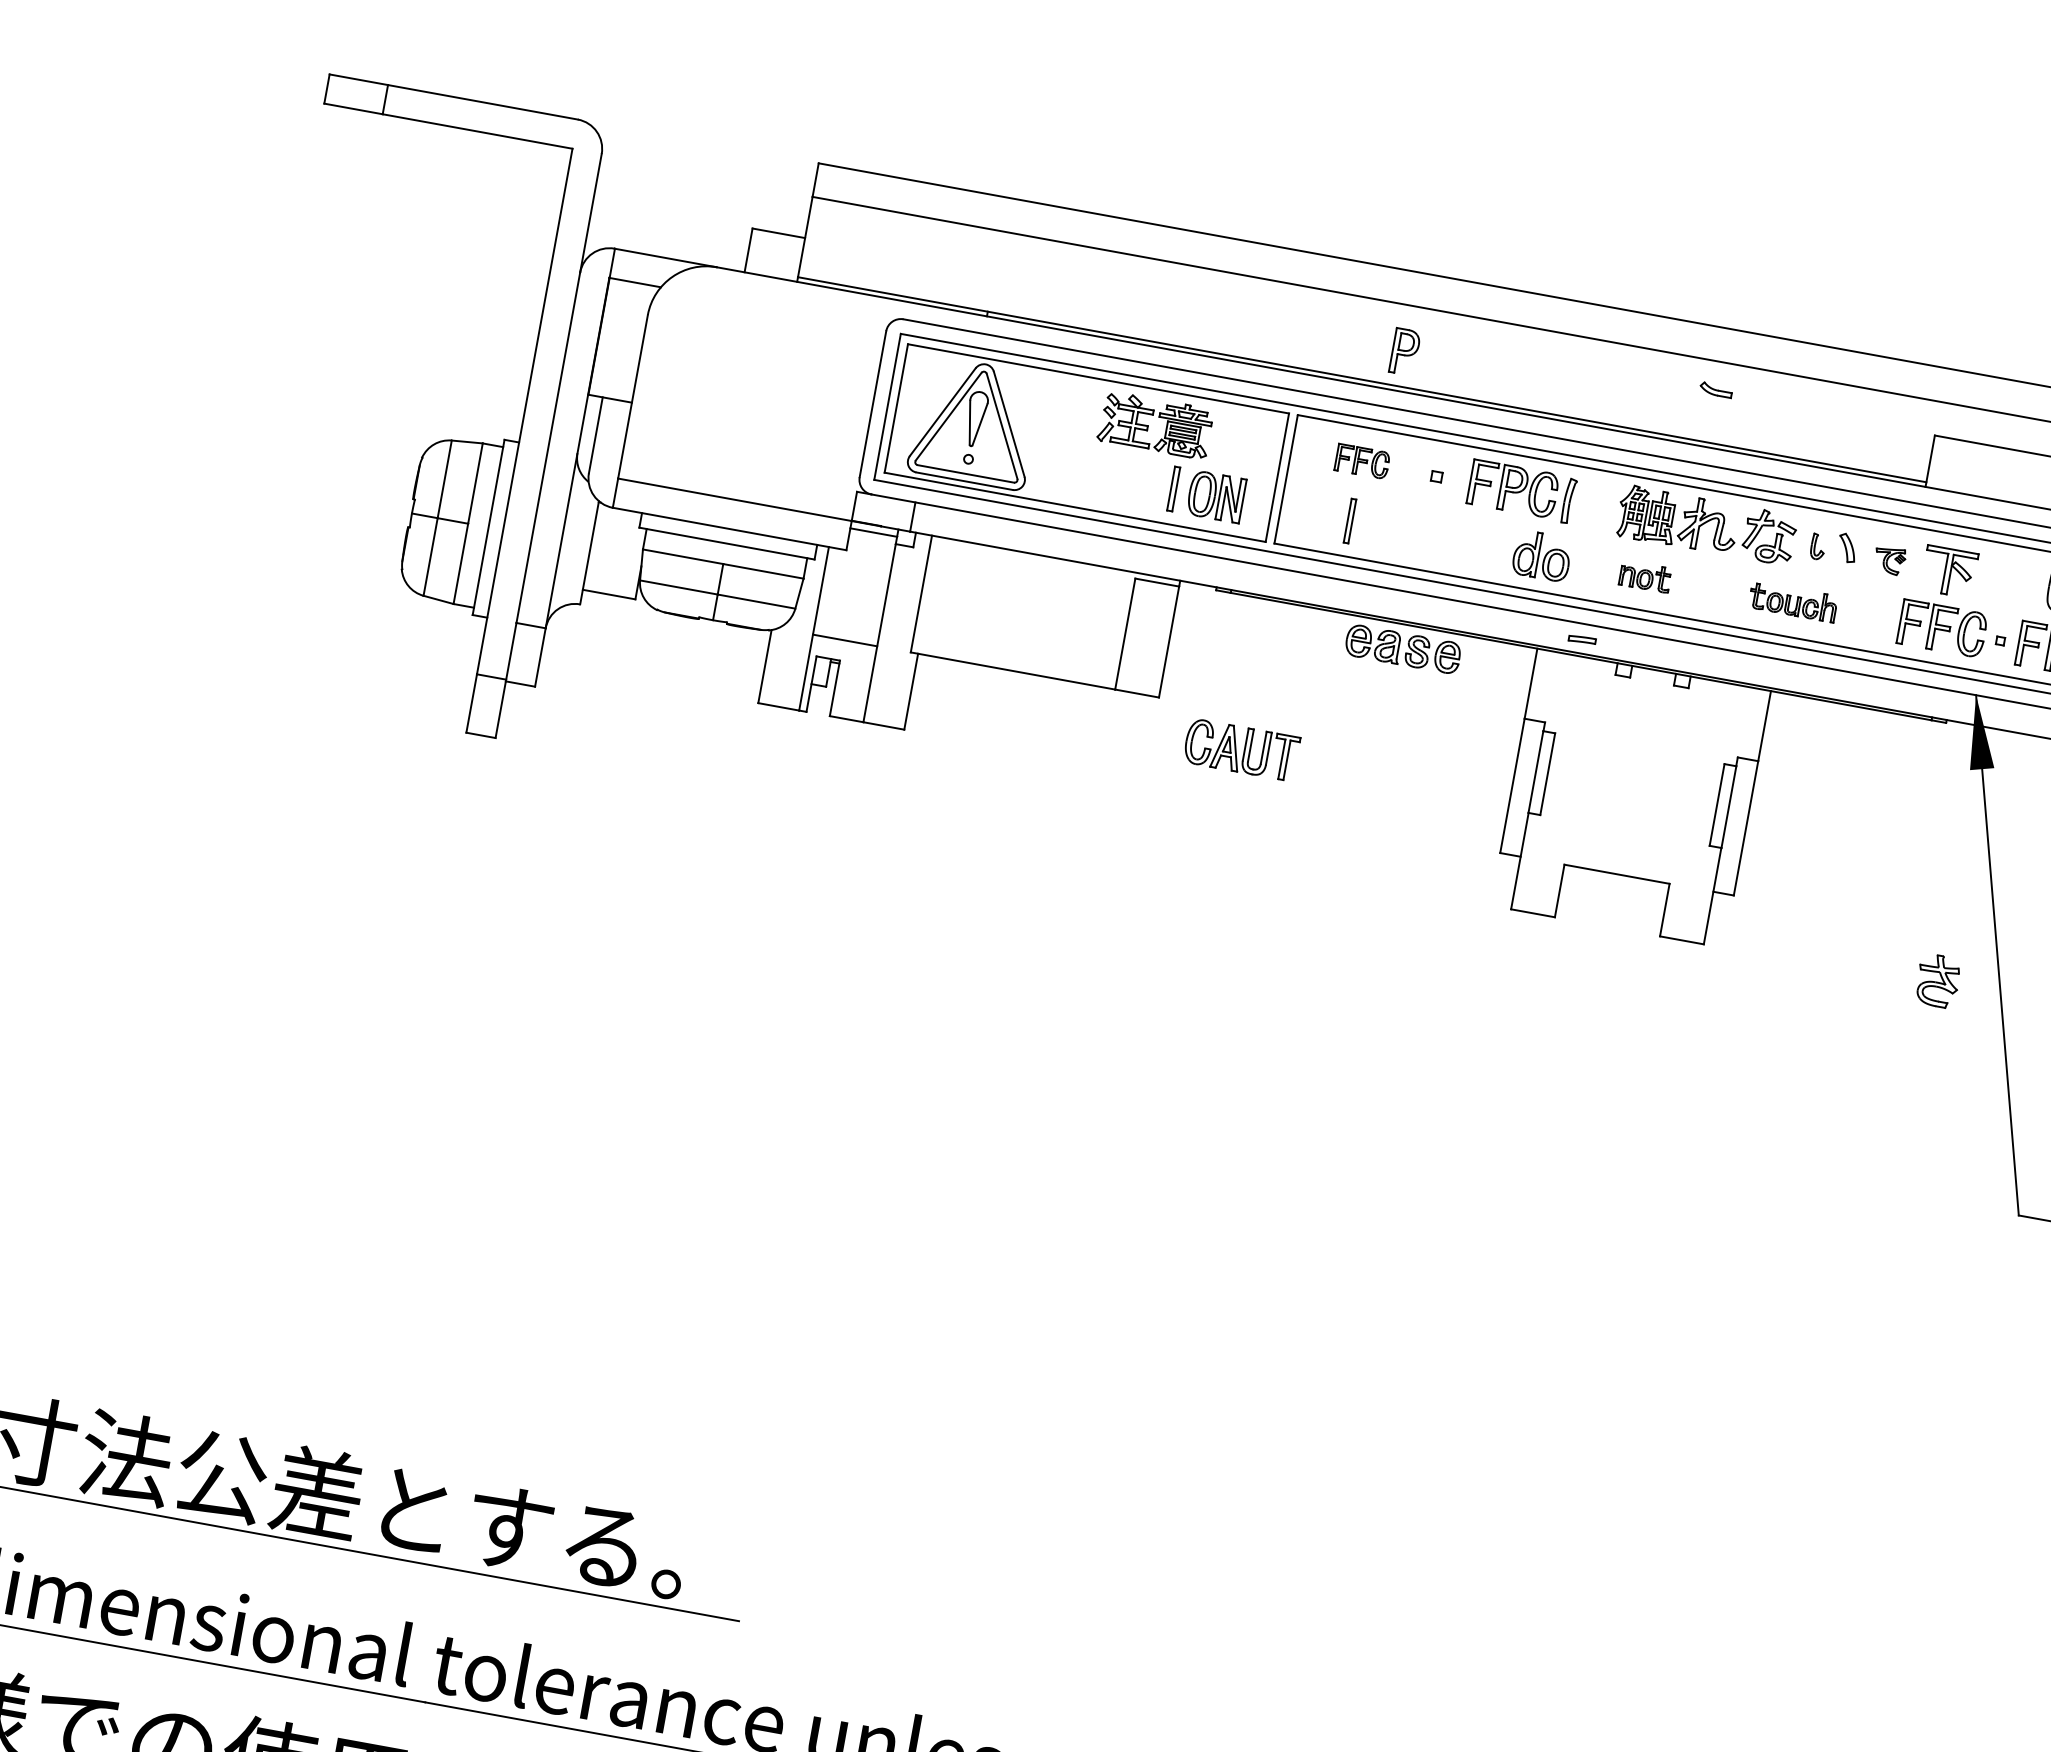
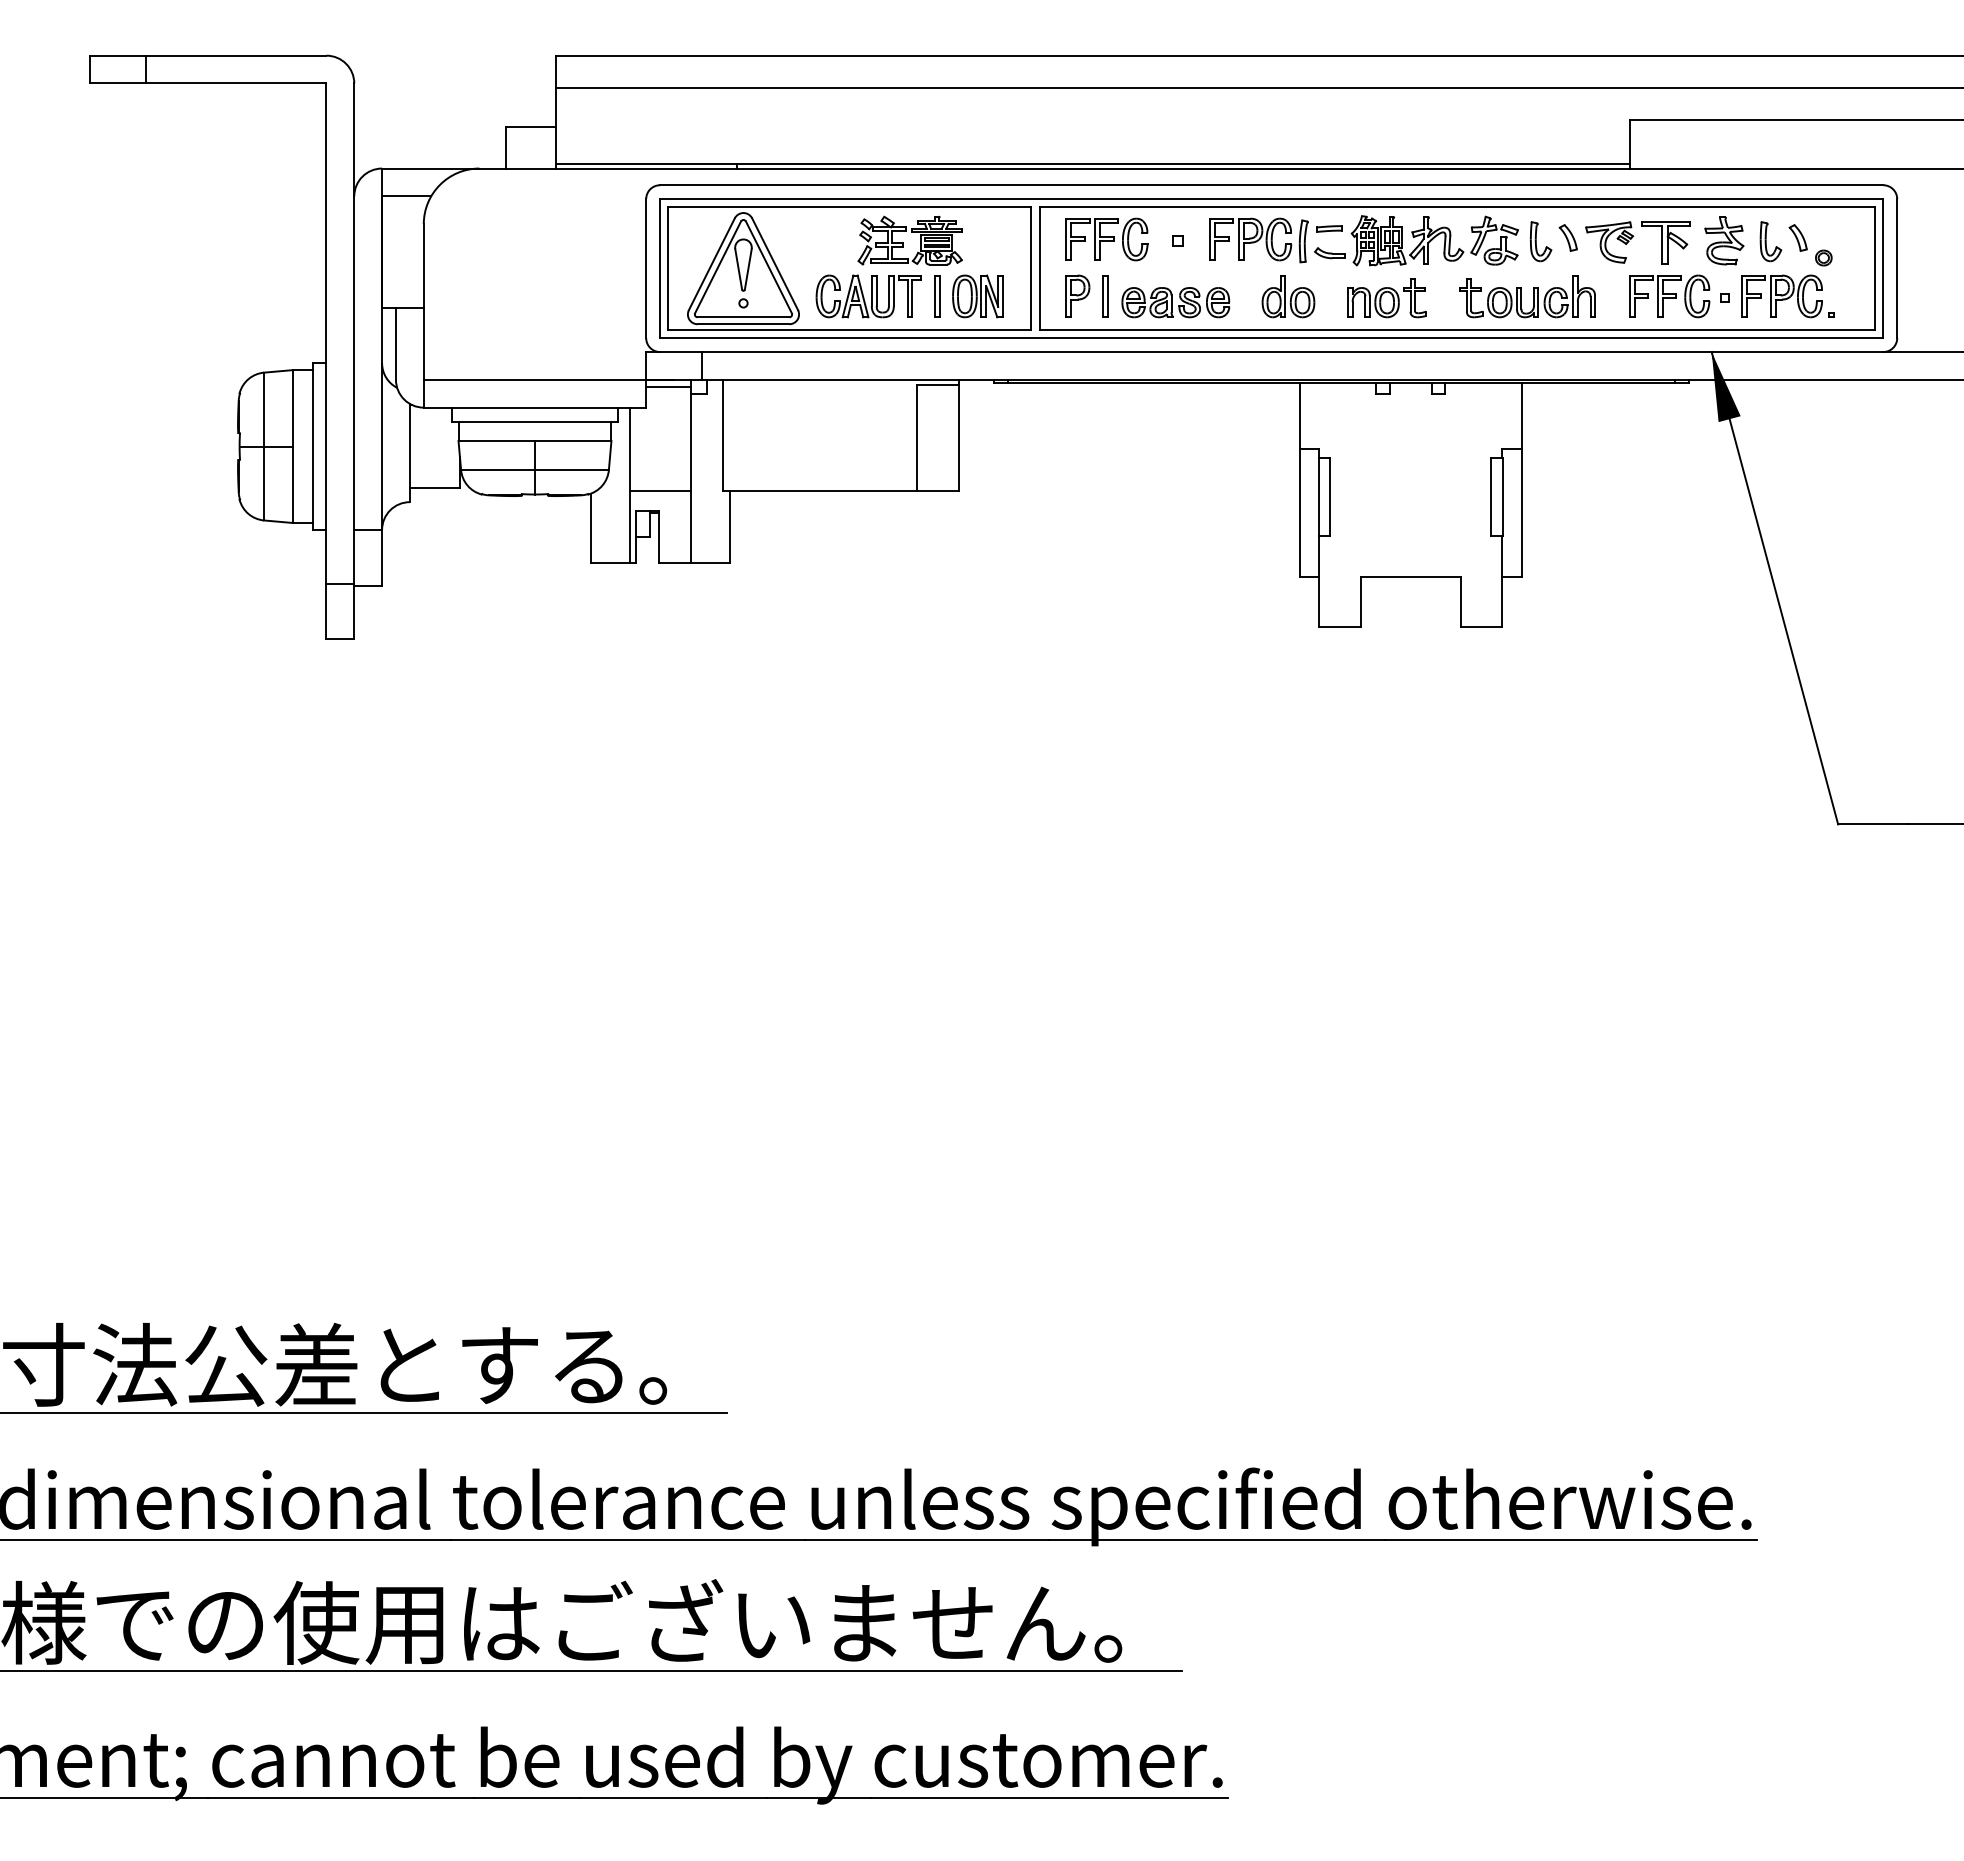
part: (1404, 351) -> (1077, 295), moved
part: (1715, 390) -> (1329, 253), moved
part: (1361, 461) -> (1106, 239), size x1.67
part: (1818, 546) -> (1541, 241), size x1.67
part: (1889, 560) -> (1609, 242), size x1.67
part: (1644, 576) -> (1386, 298), size x1.67
part: (1793, 601) -> (1527, 296), size x1.67
part: (1582, 639) -> (1329, 228), moved
part: (1402, 649) -> (1175, 302), moved
part: (1241, 749) -> (868, 296), moved
part: (1938, 980) -> (1724, 240), moved

